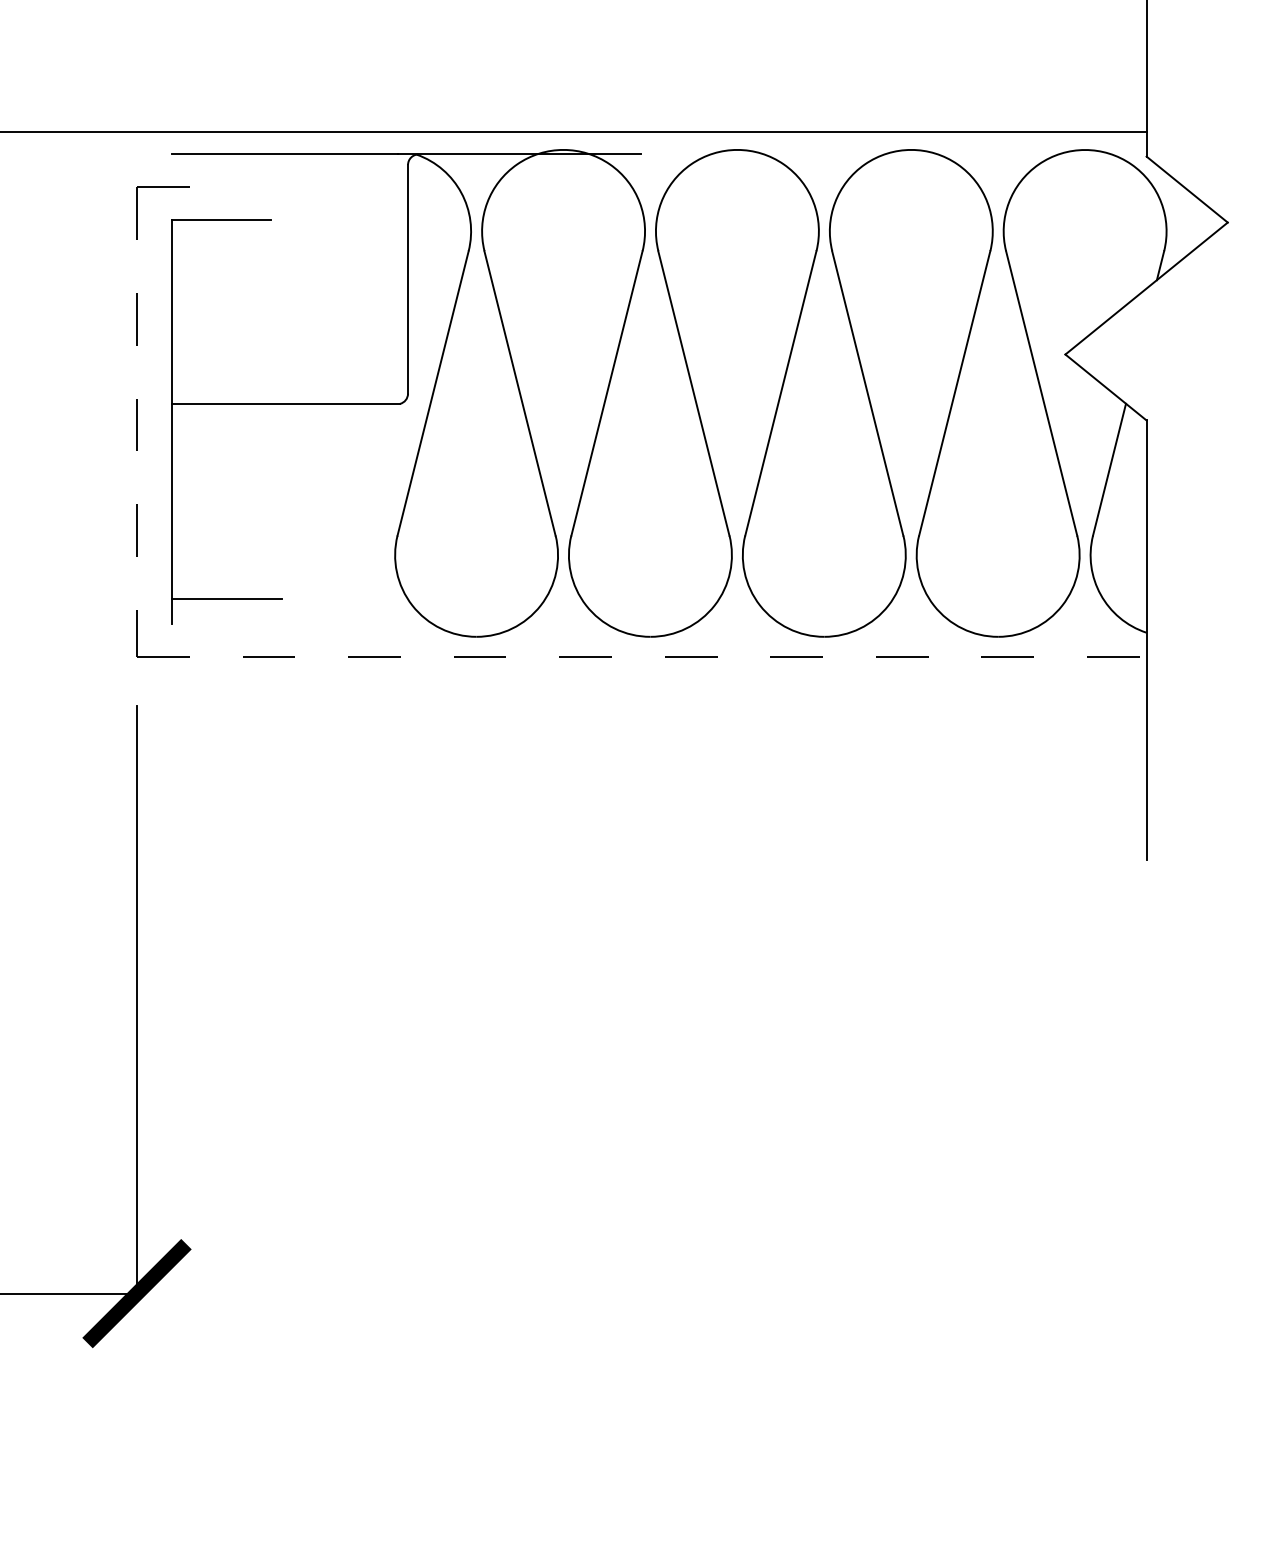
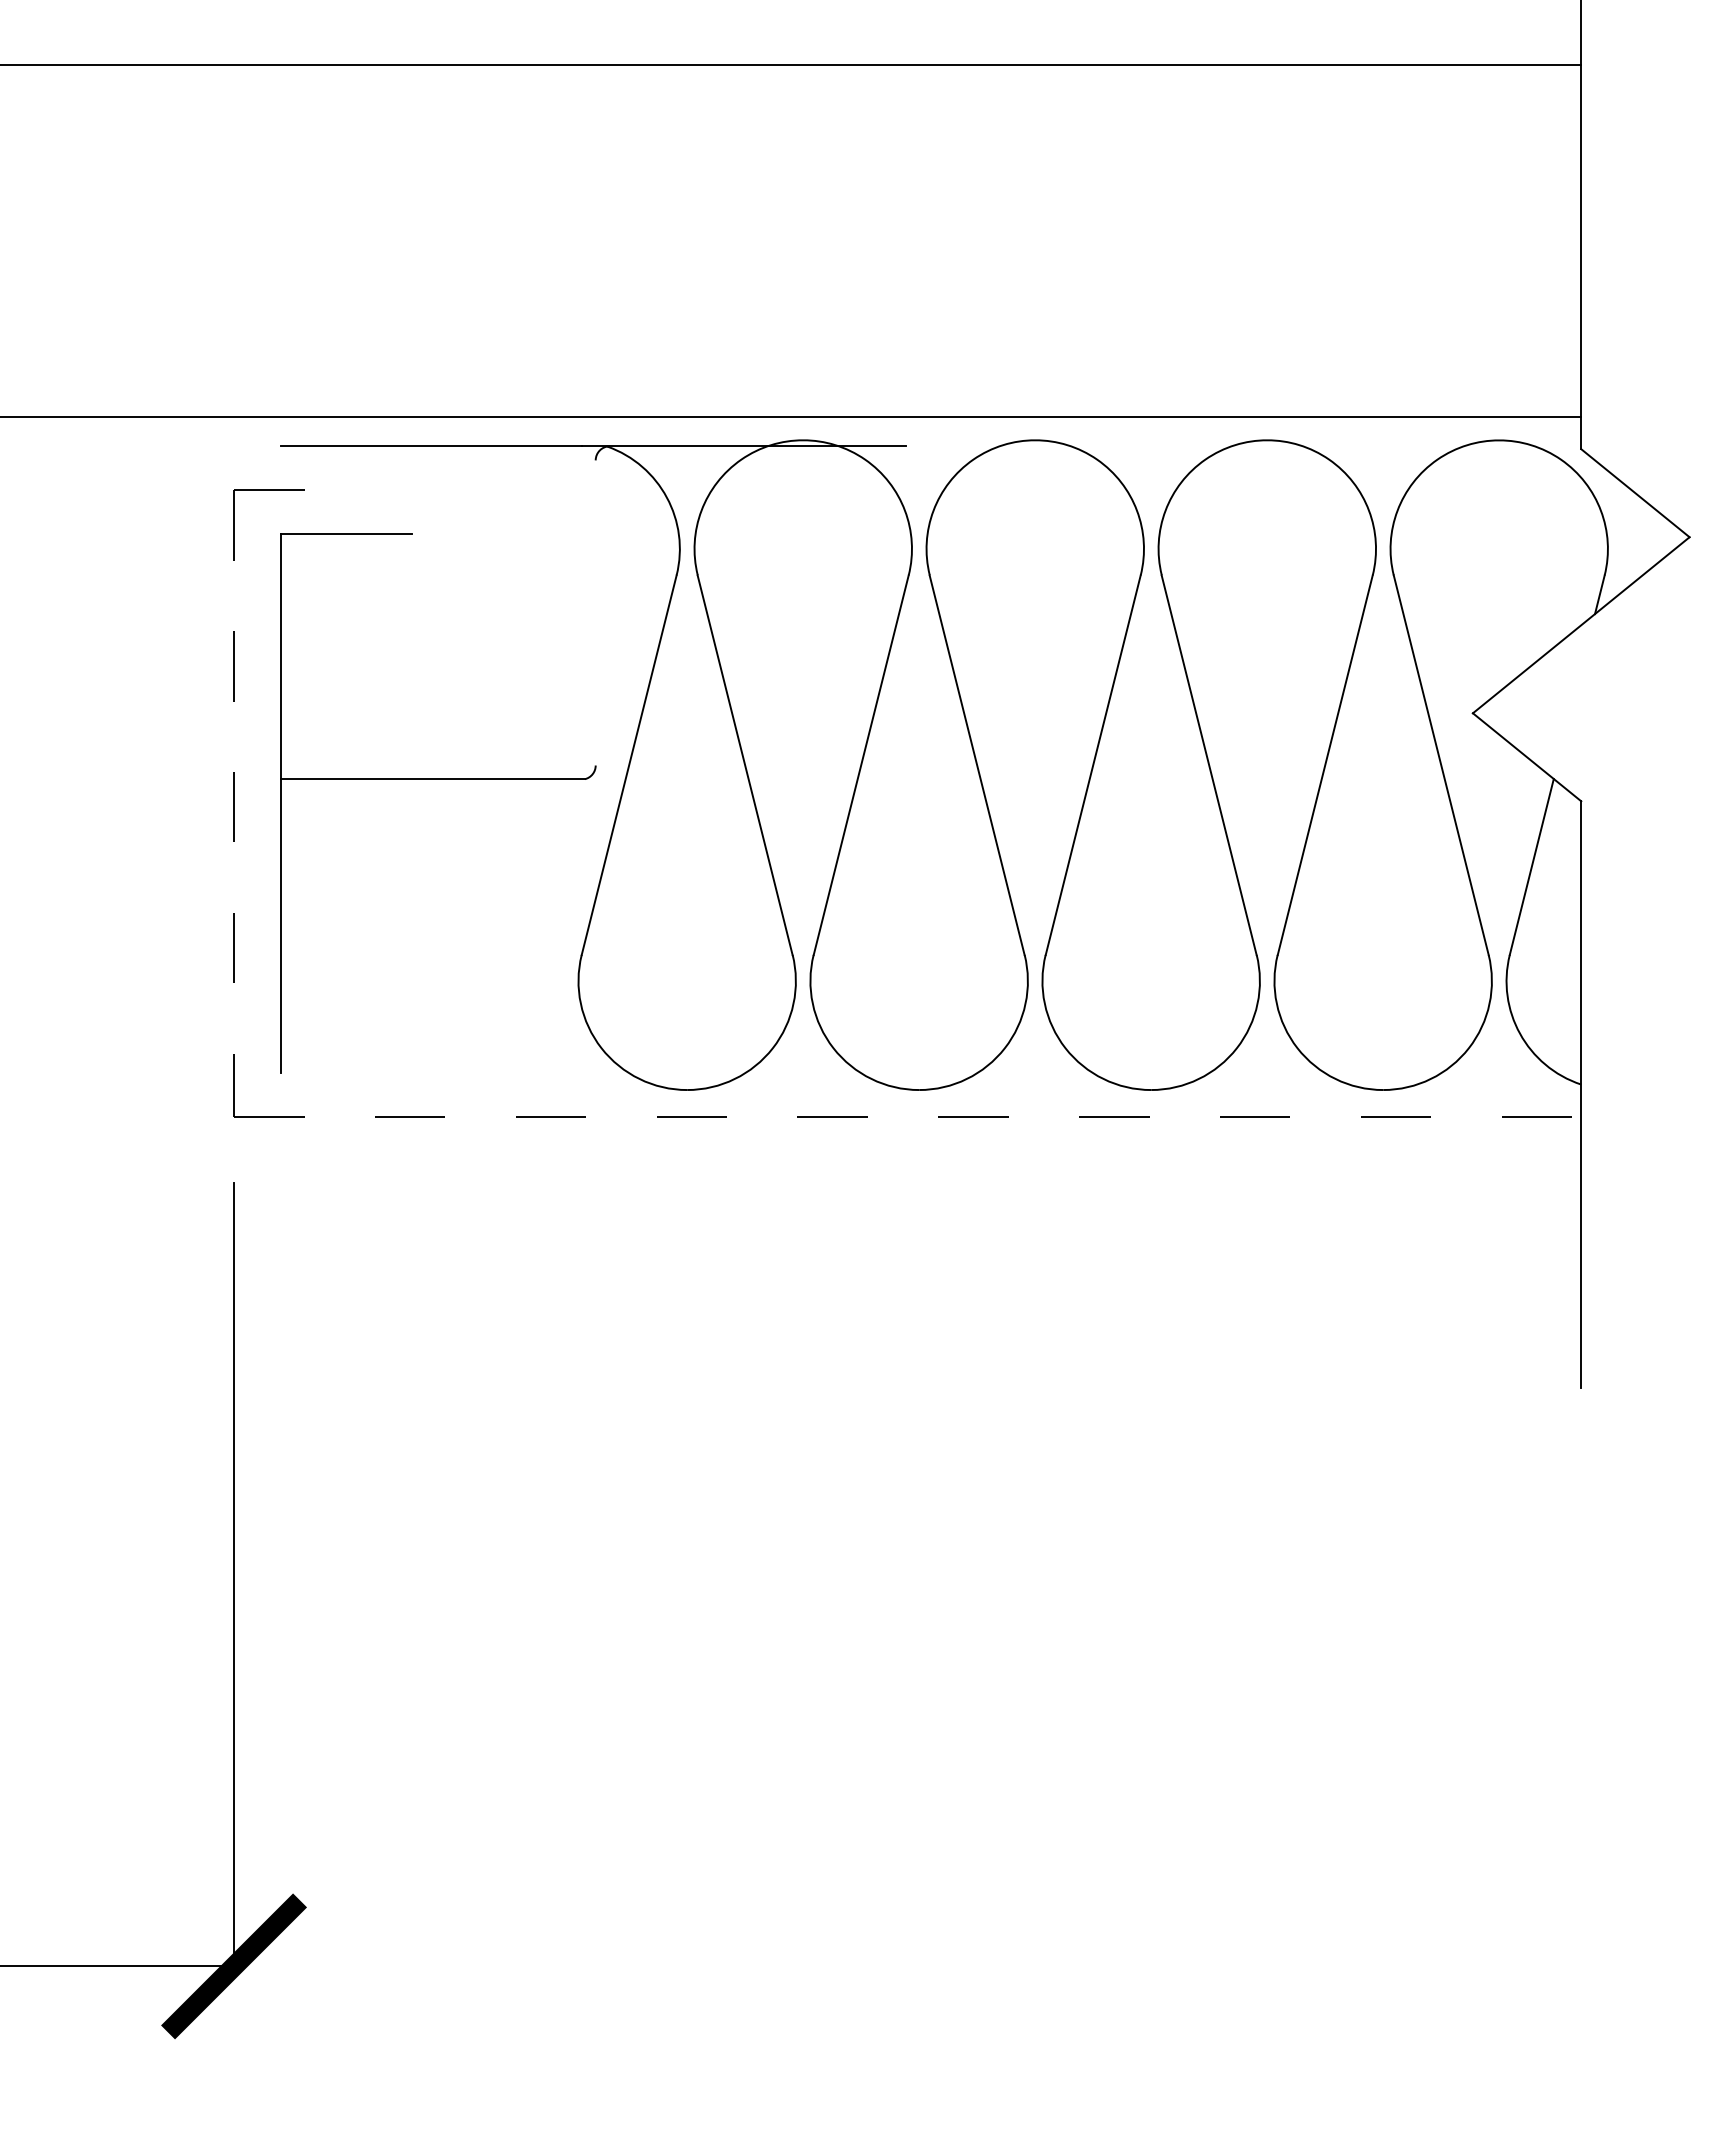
line: (407, 278) -> (595, 612), removed
line: (226, 598) -> (353, 1039), removed

